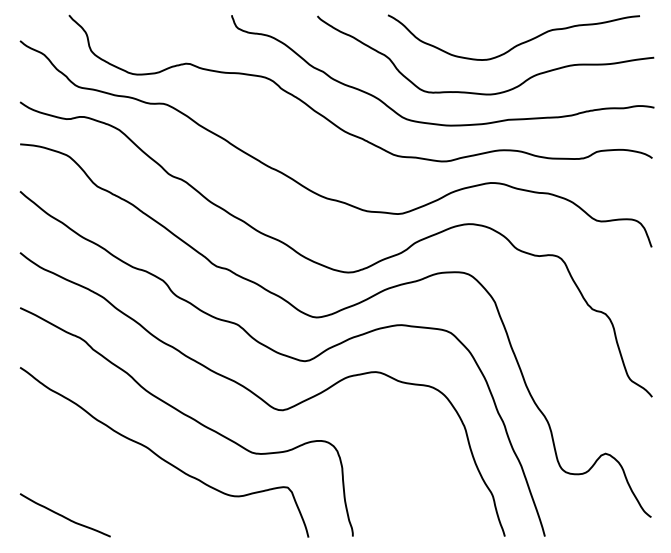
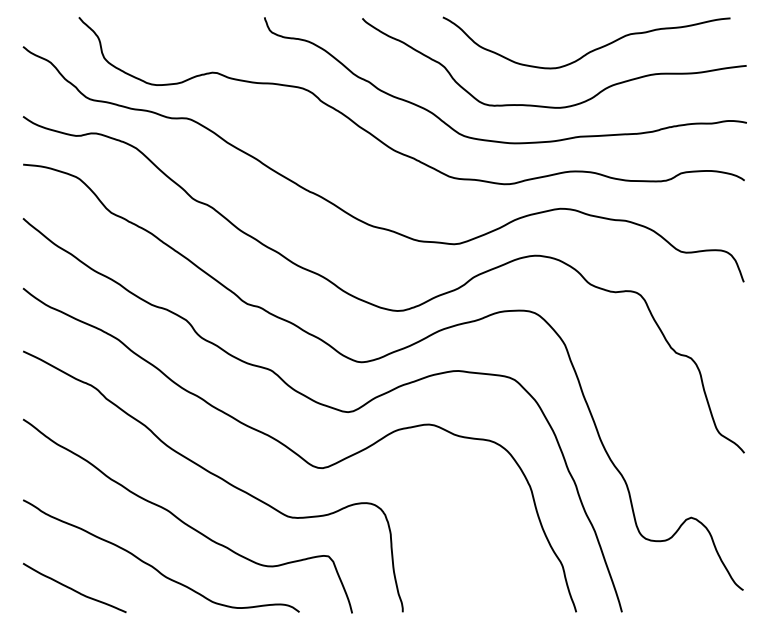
curve: (136, 497) -> (155, 567), added

